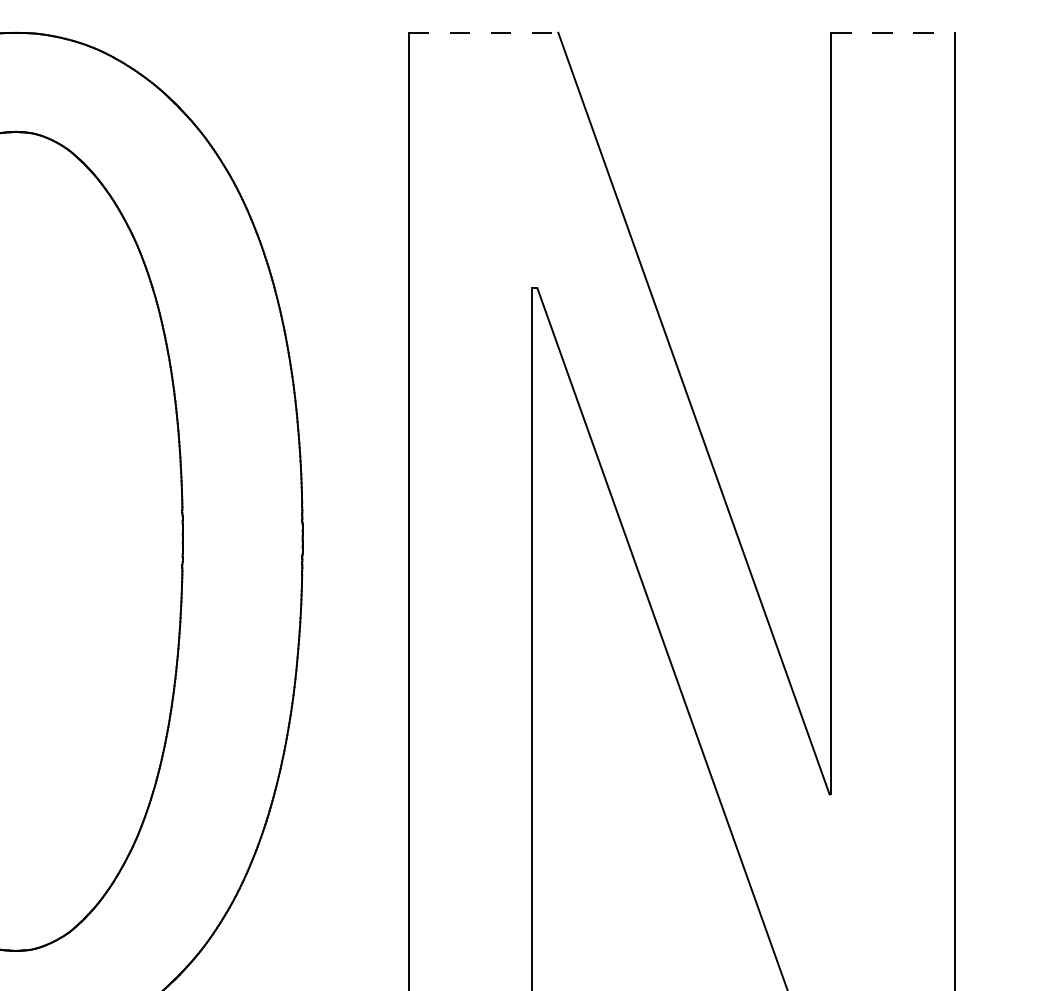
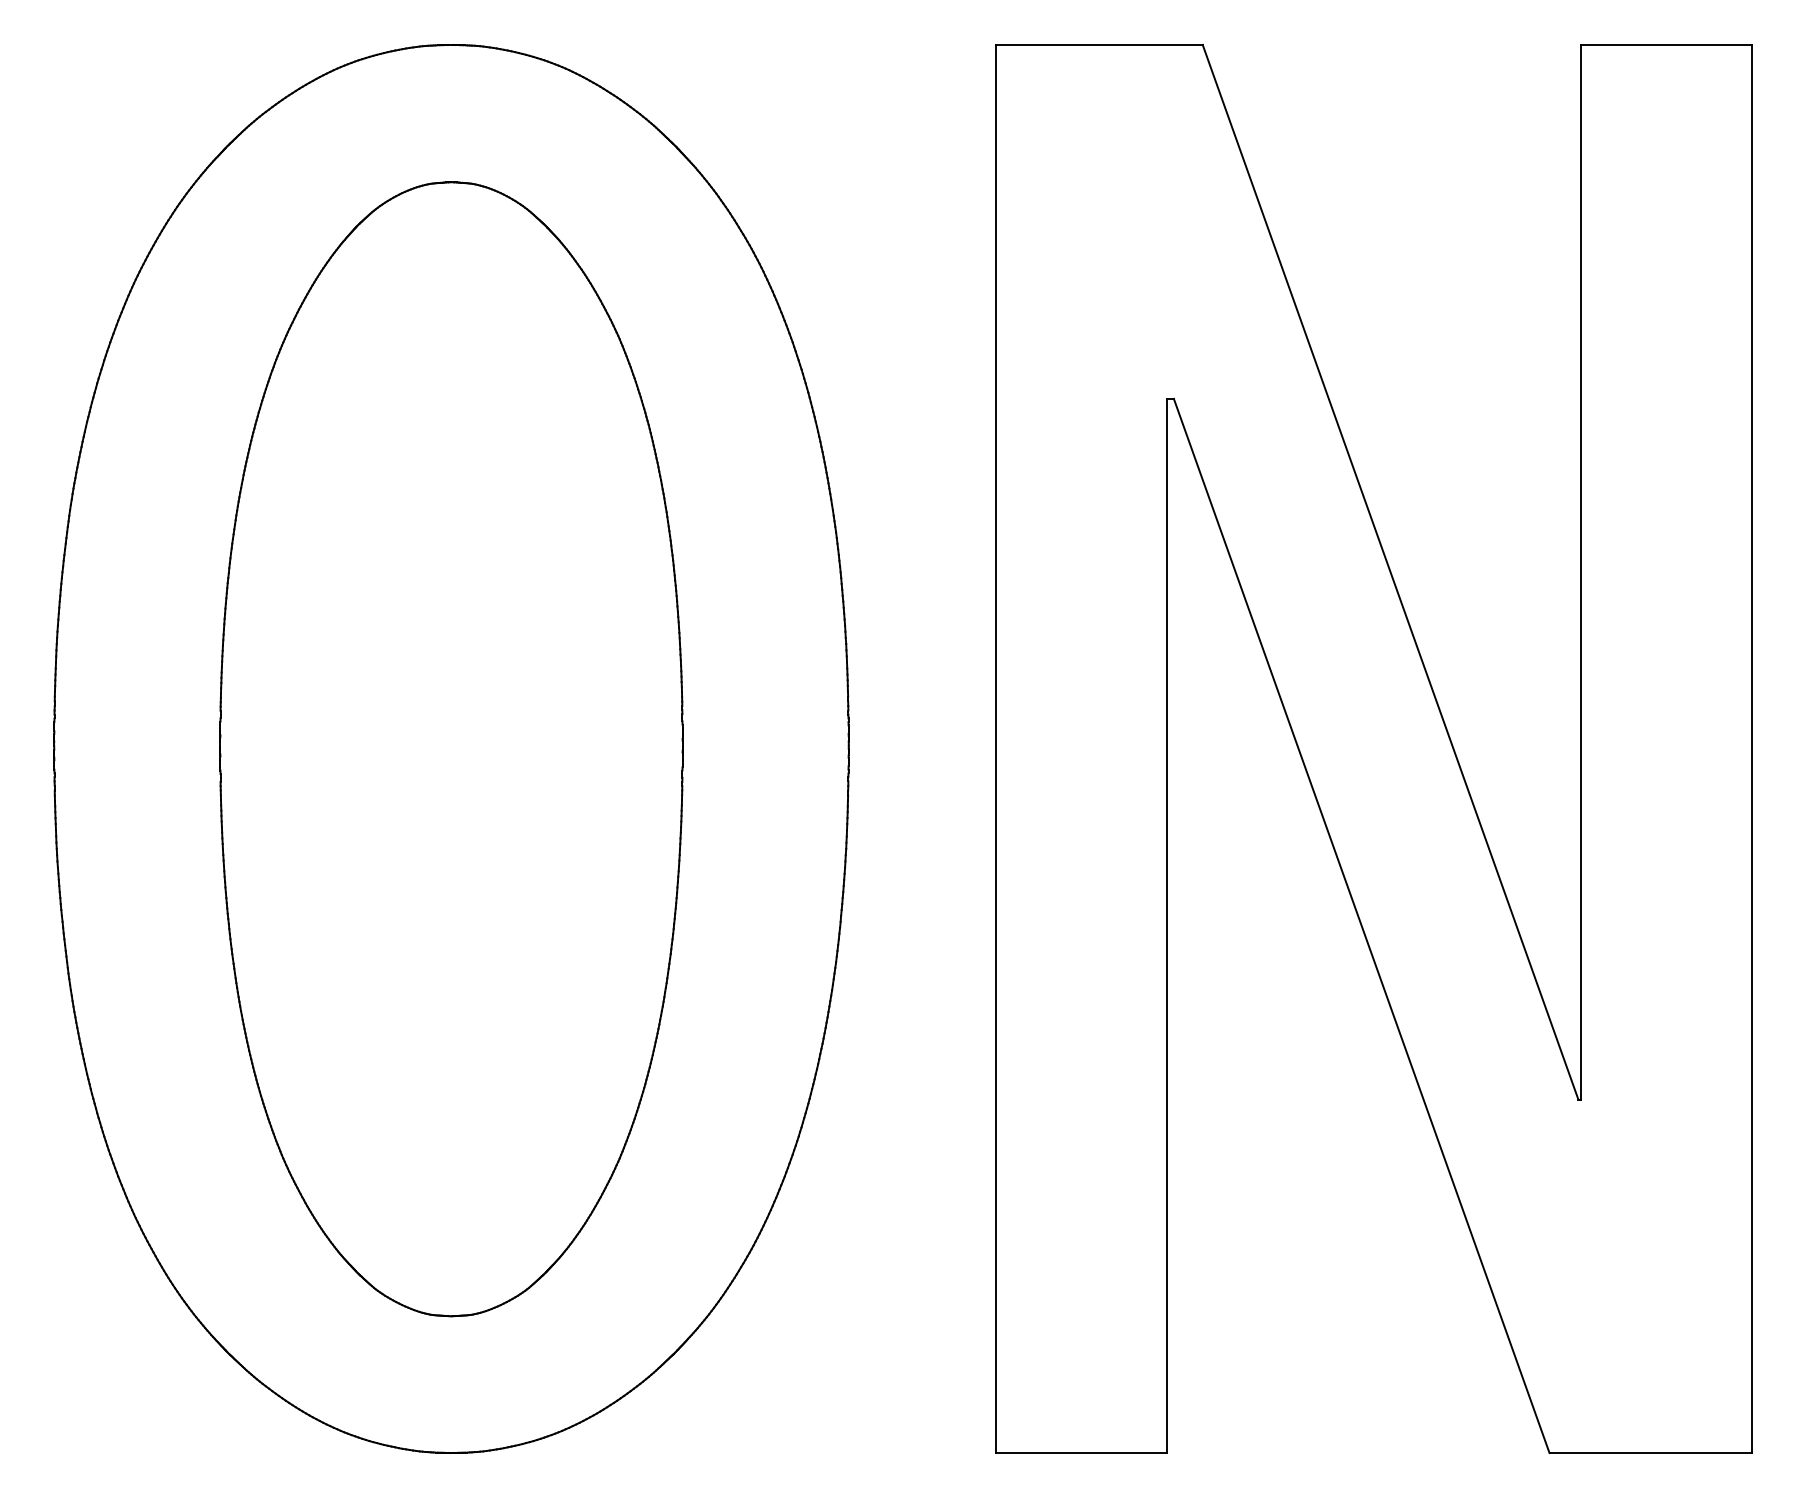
line: (483, 32) -> (1099, 44), dashed -> solid
line: (893, 32) -> (1666, 44), dashed -> solid

